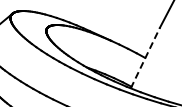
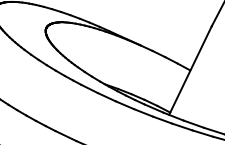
line: (145, 58) -> (190, 71), dashed -> solid

